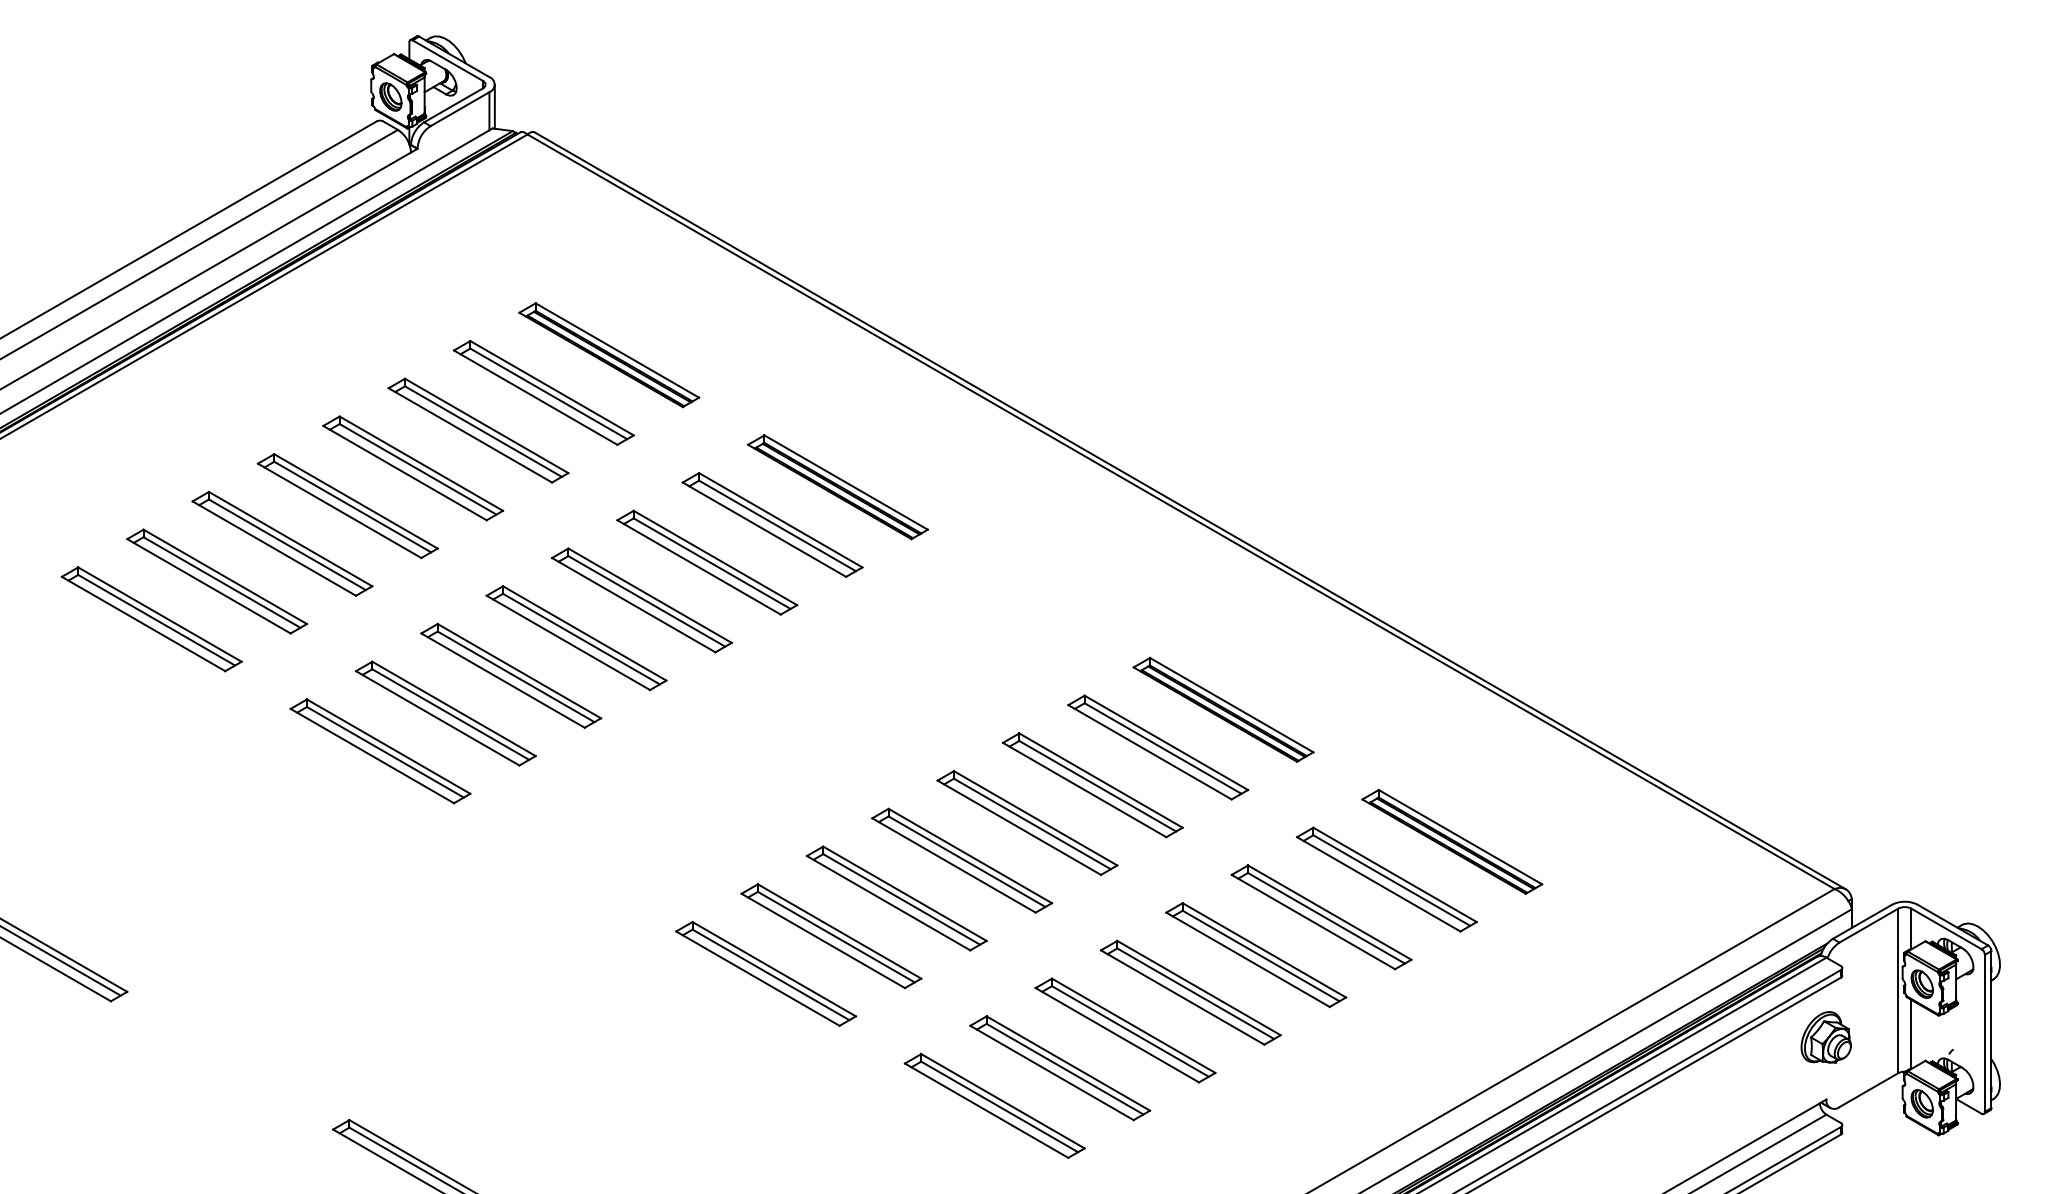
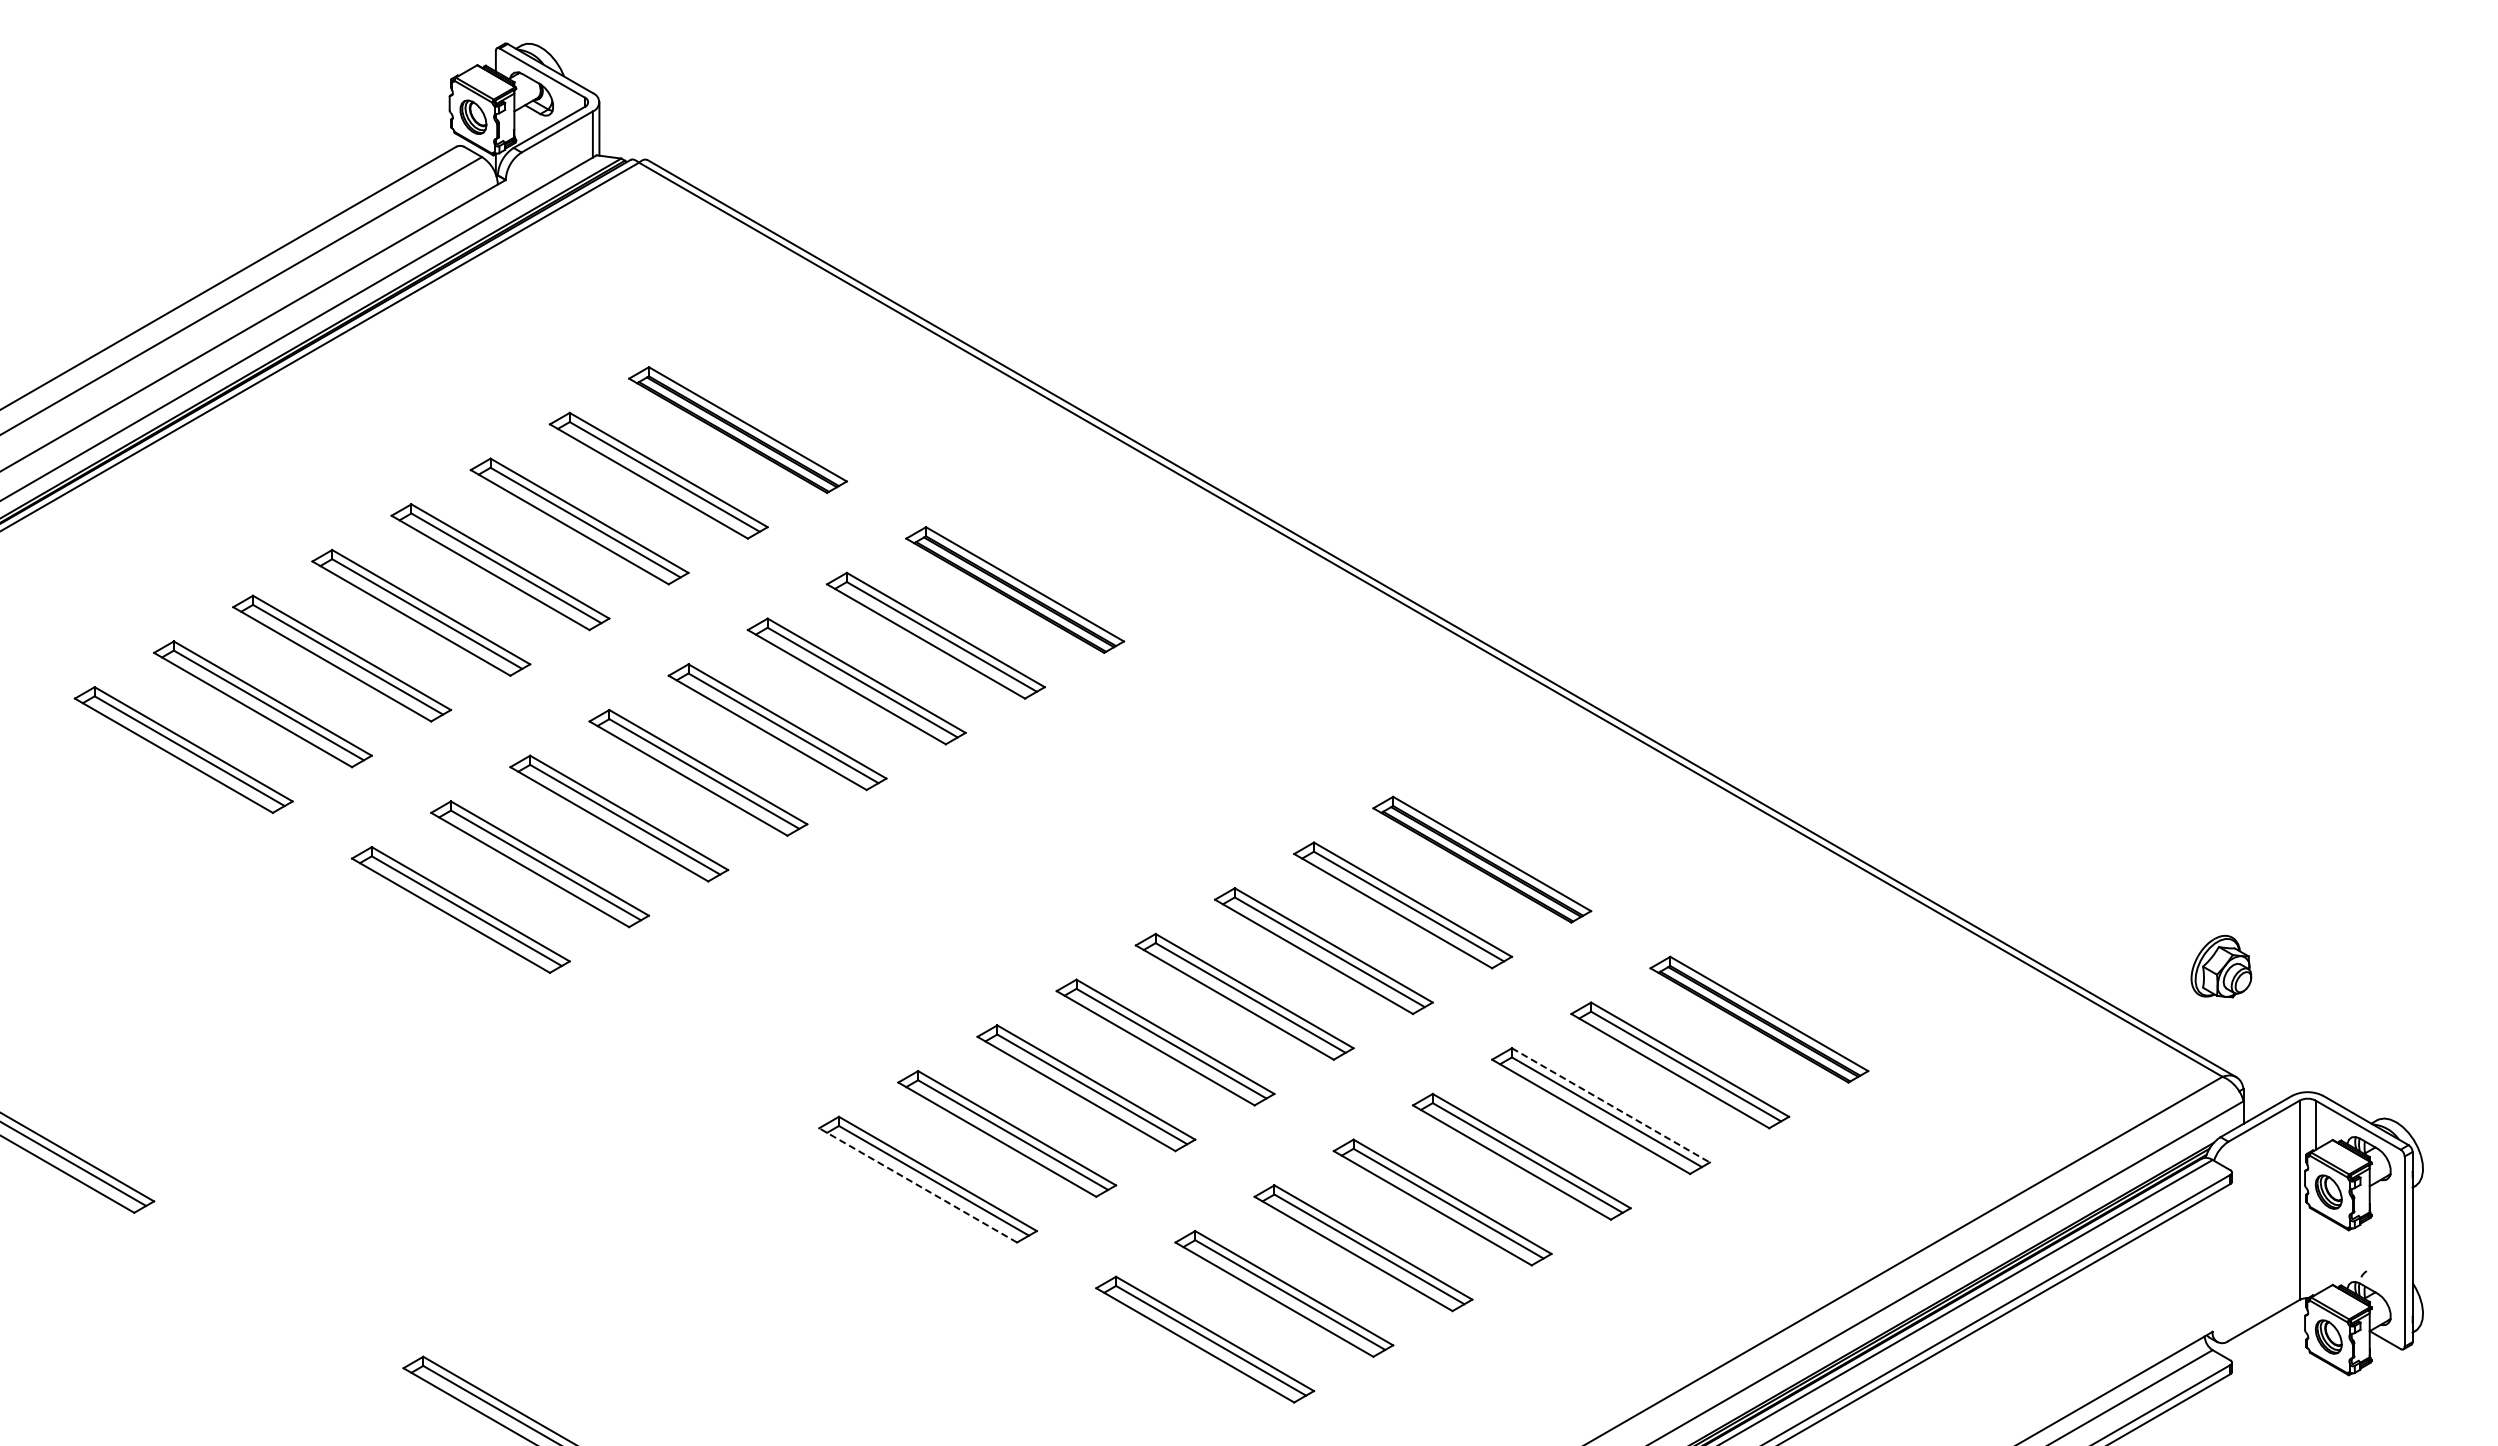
line: (1330, 912) -> (1611, 1105), solid -> dashed
line: (757, 978) -> (917, 1185), solid -> dashed
line: (1911, 1034) -> (2315, 1252), removed
part: (1826, 1037) -> (2221, 966), moved

